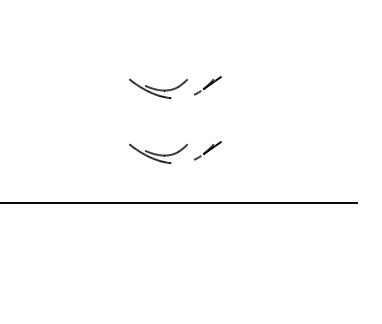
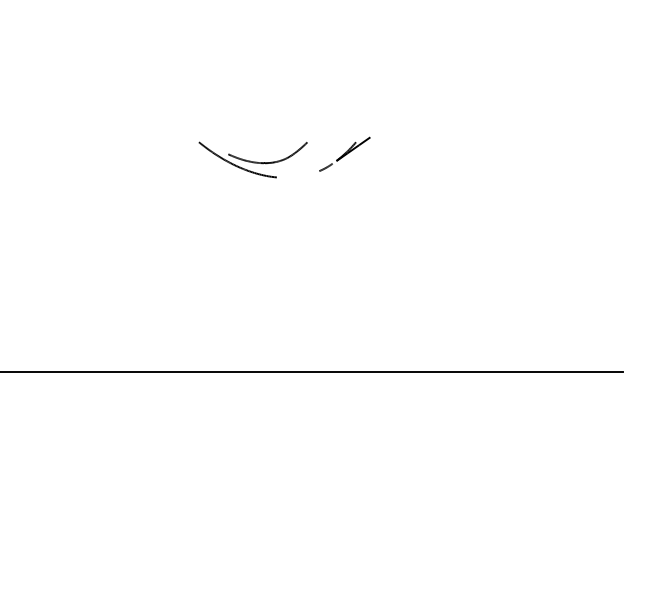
part: (175, 152) -> (284, 278), removed

